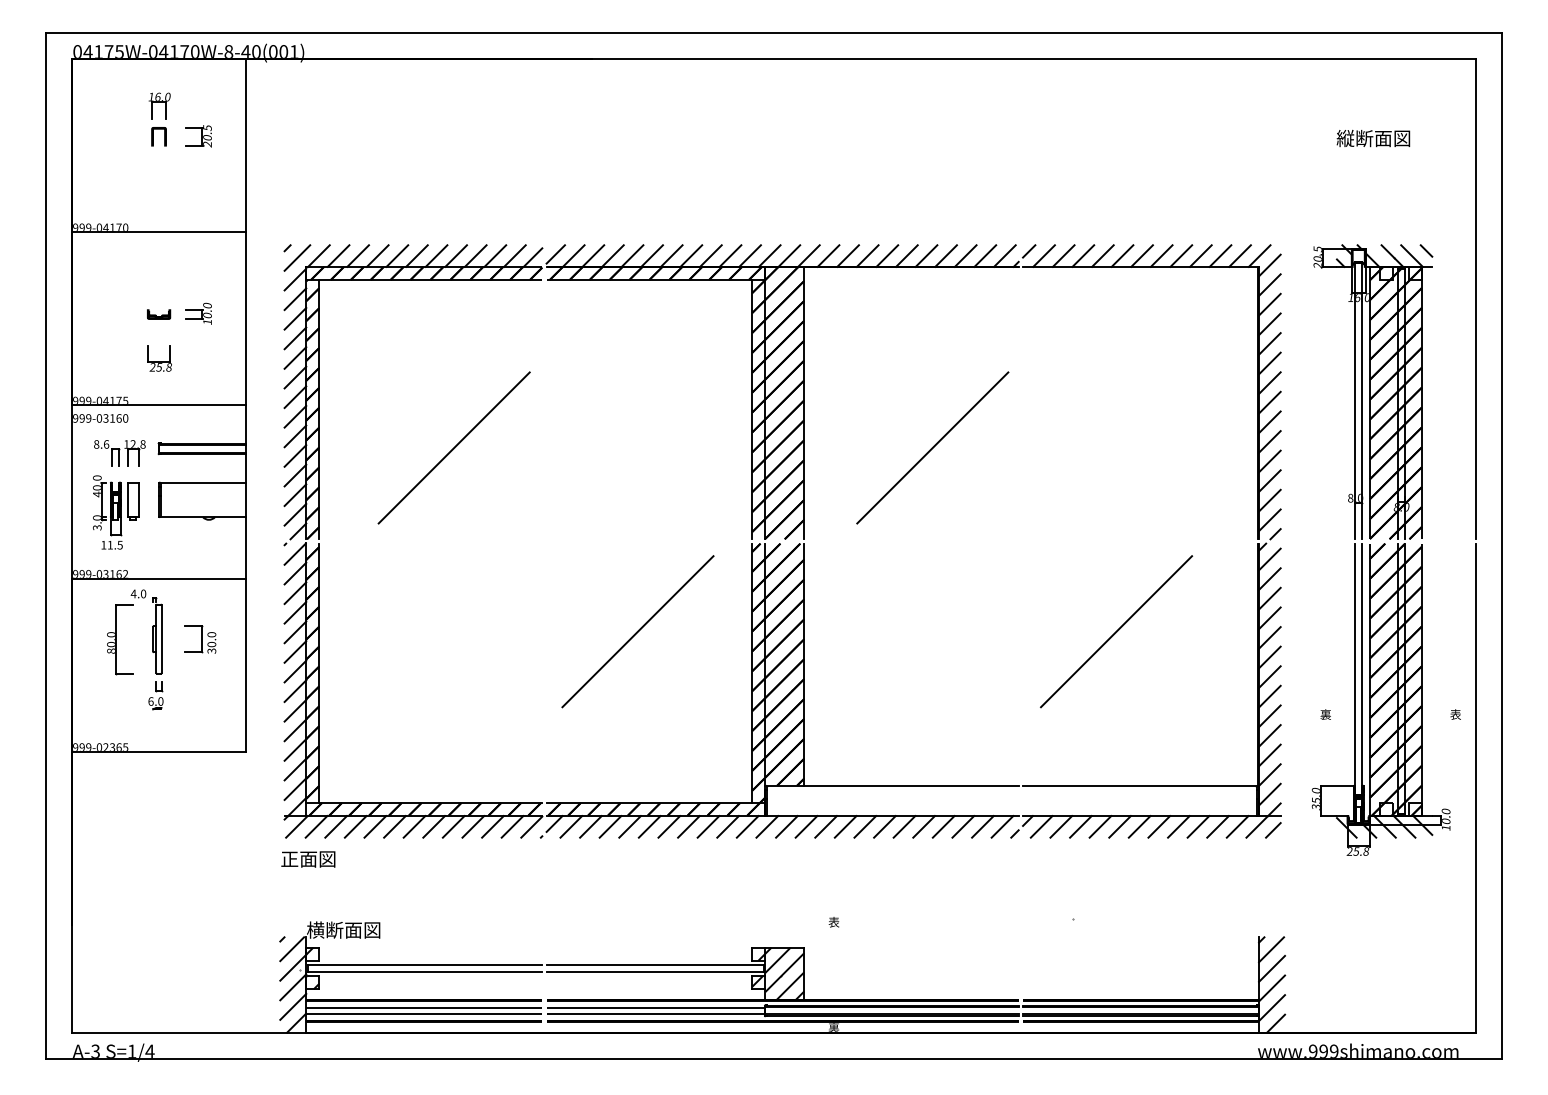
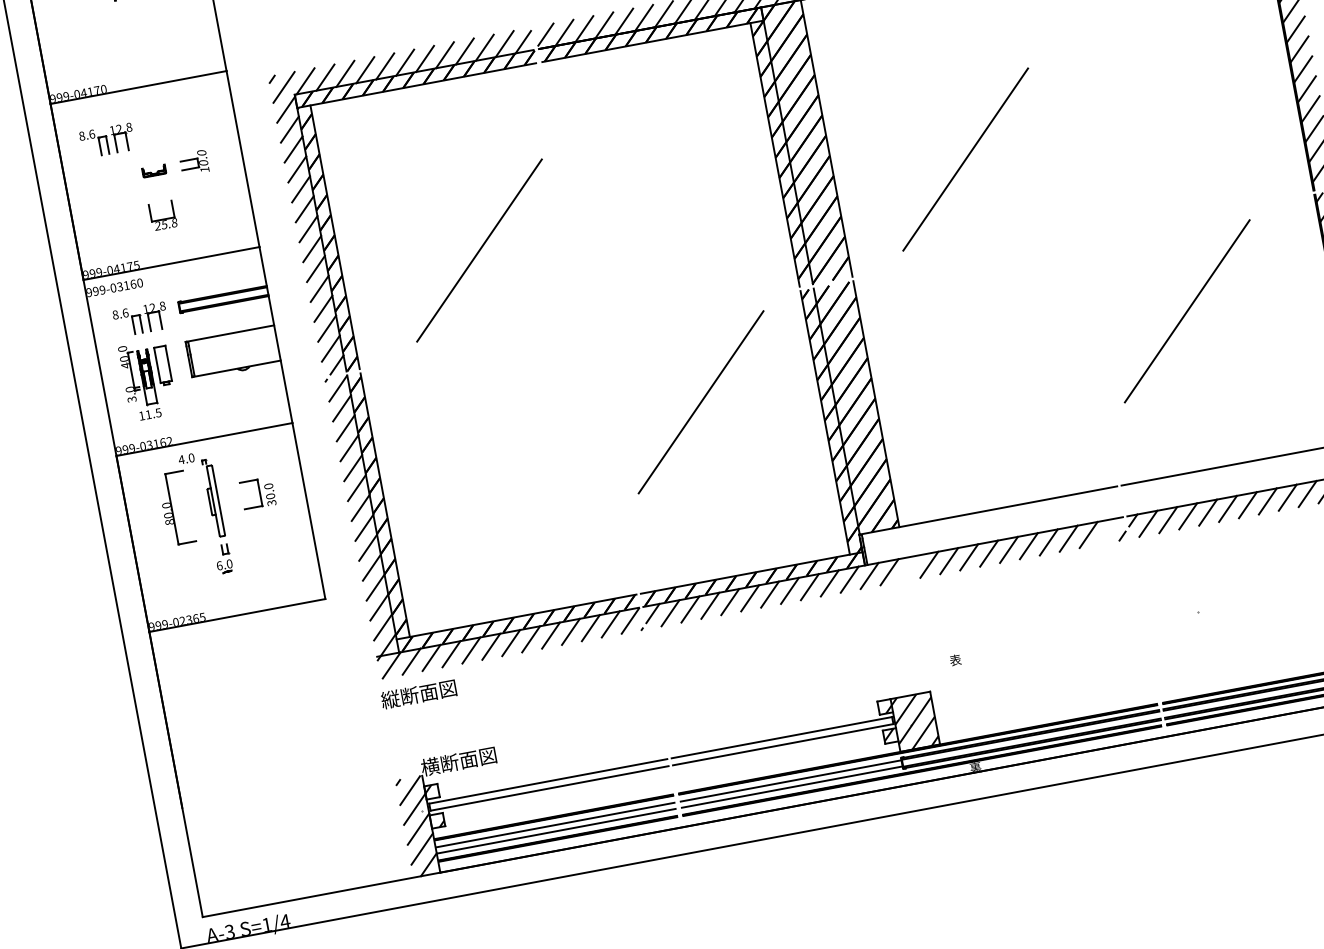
part: (119, 277) -> (107, 141), added
line: (806, 826) -> (909, 568), removed
line: (1002, 826) -> (1108, 530), removed
text: (317, 858) -> (418, 693), 正面図 -> 縦断面図

